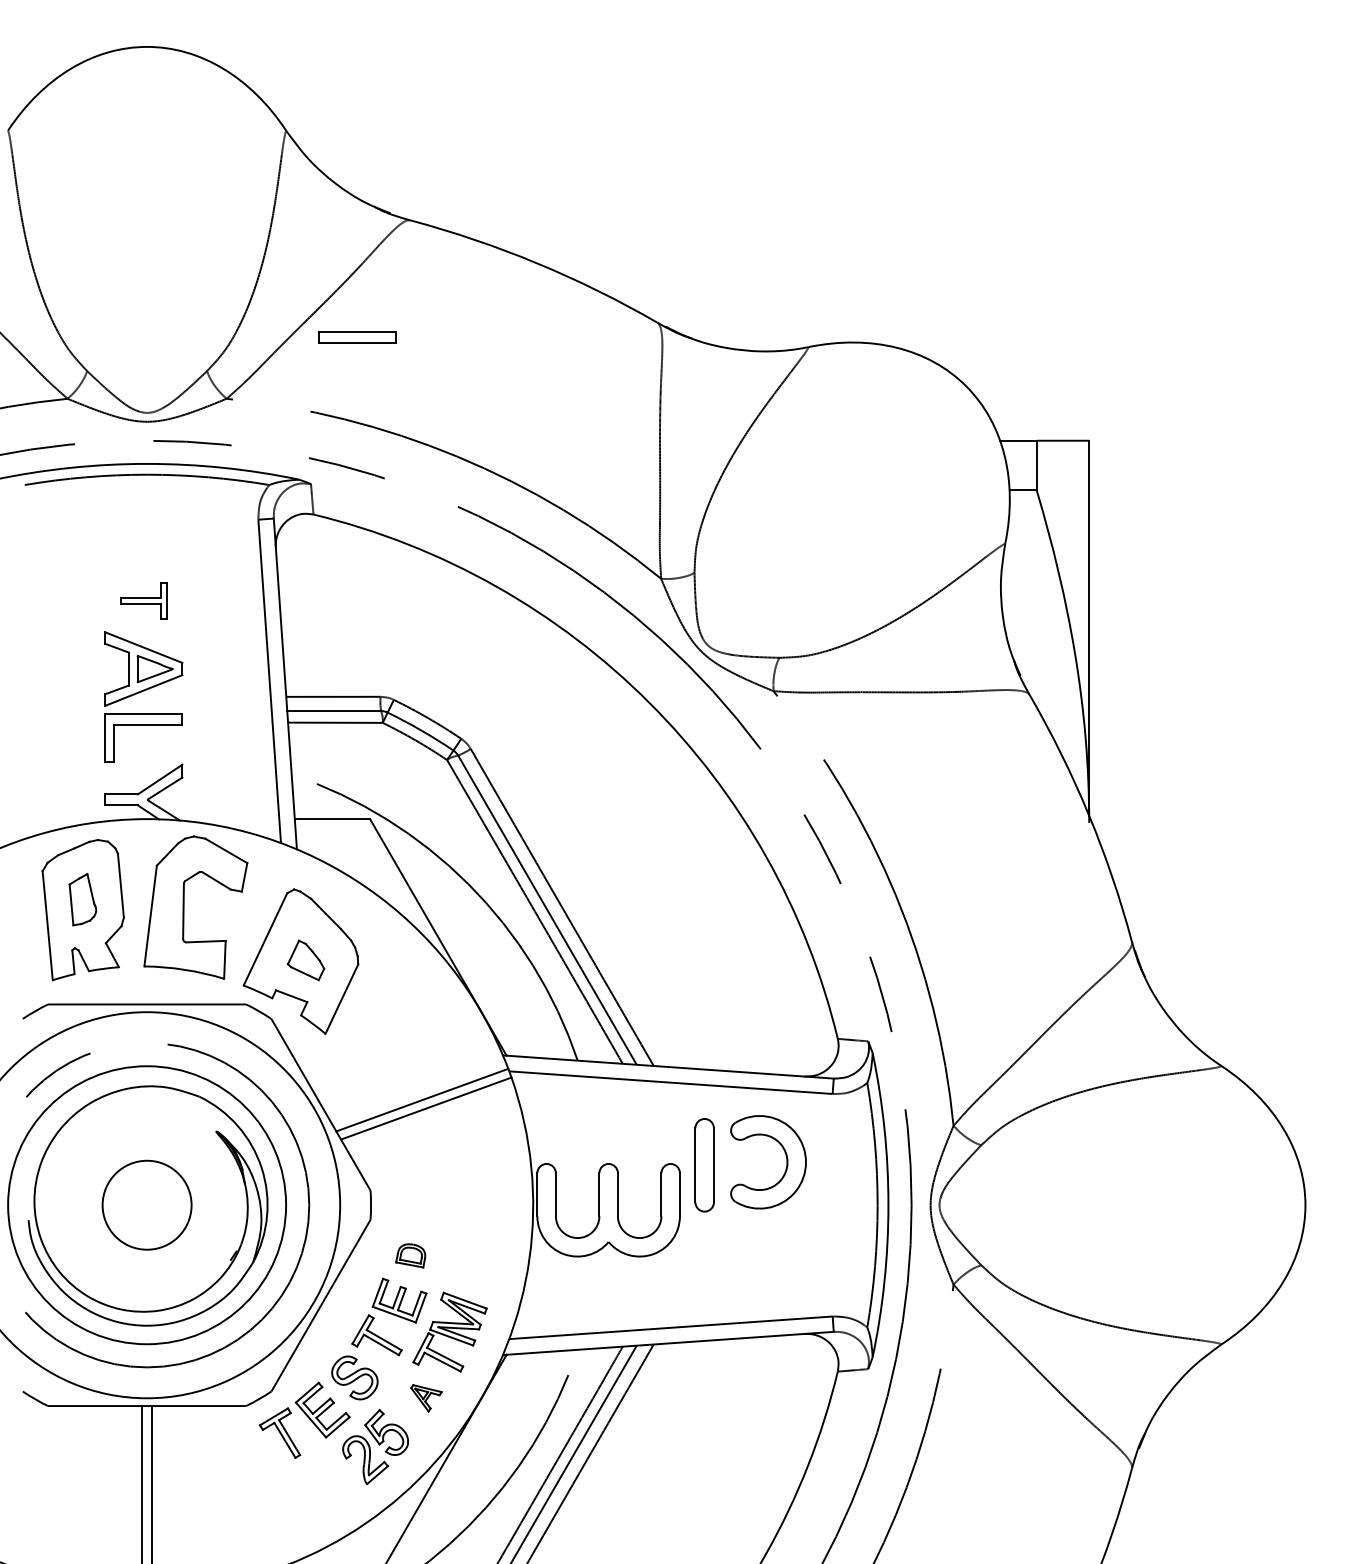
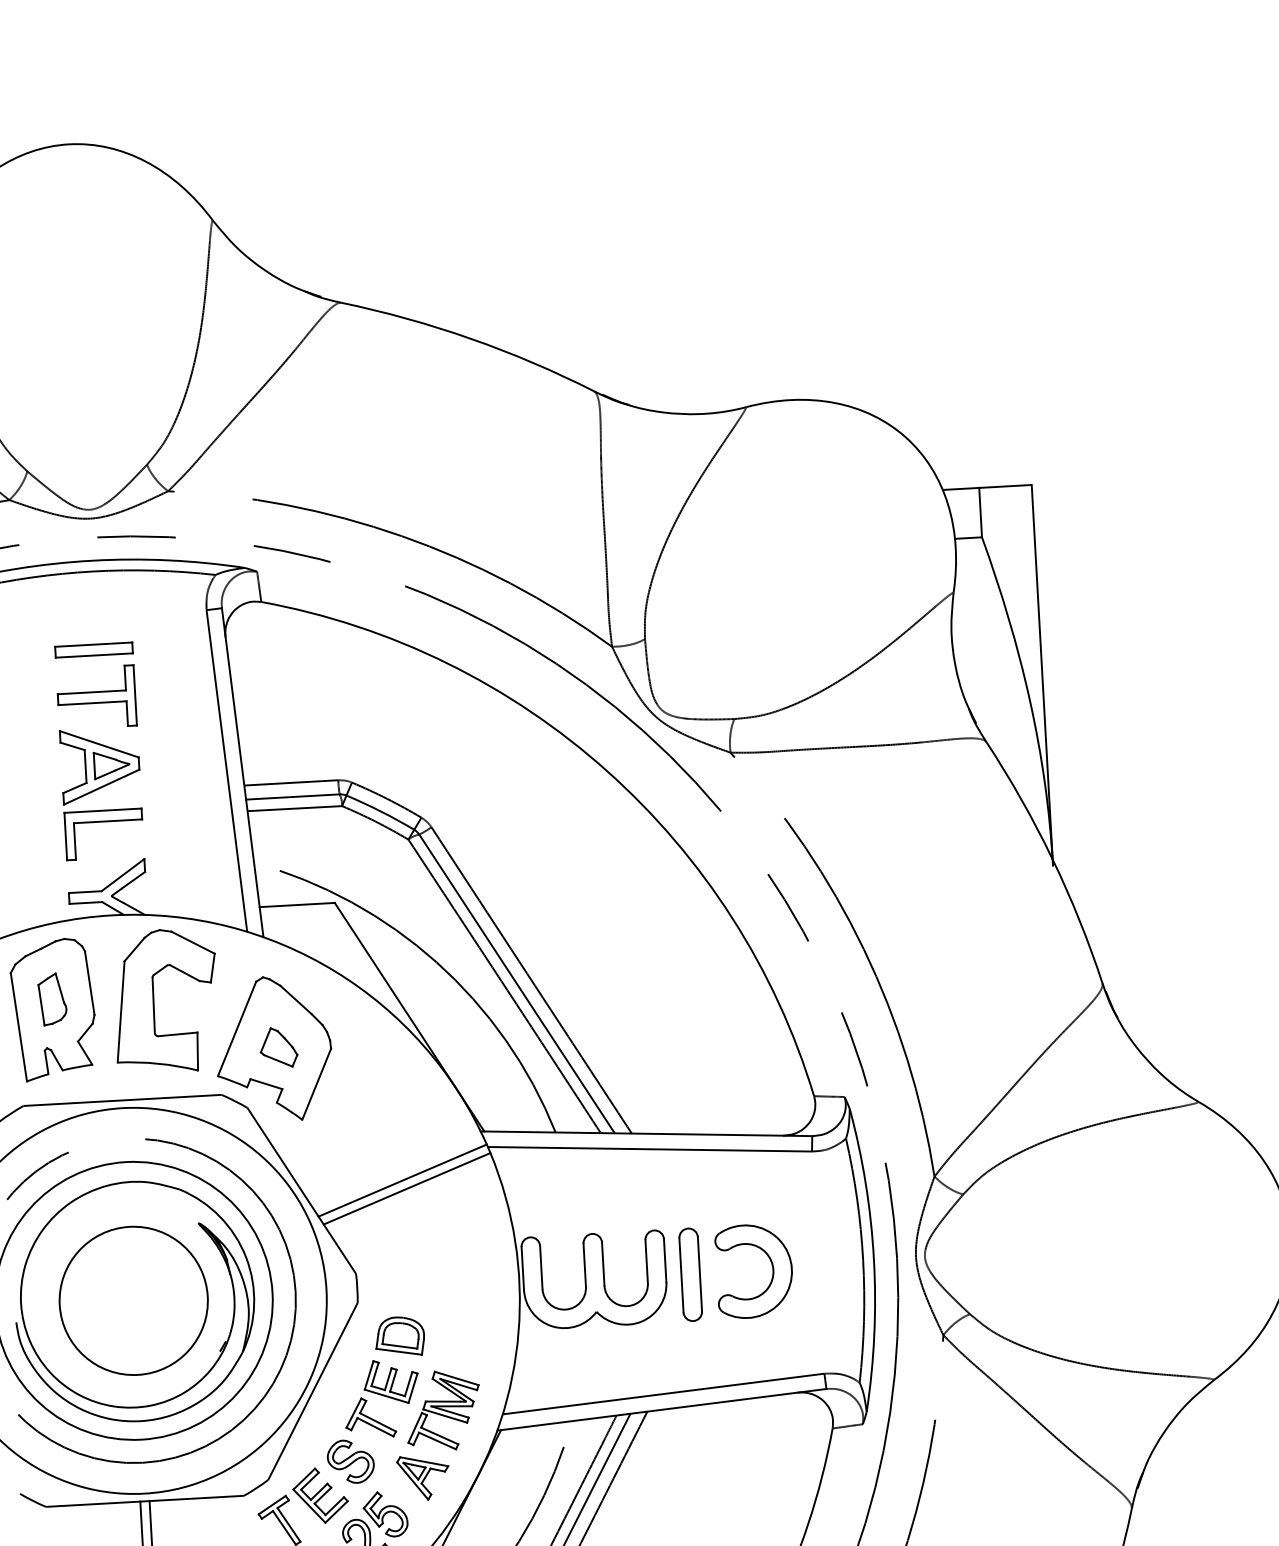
part: (357, 337) -> (93, 650), moved
part: (143, 600) -> (96, 697), size x1.67
part: (786, 1162) -> (772, 1270), moved
part: (704, 1165) -> (690, 1275), moved
circle: (146, 1205) -> (133, 1301), size x1.67
part: (410, 1255) -> (399, 1336), size x1.67
part: (426, 1398) -> (423, 1478), size x1.67

